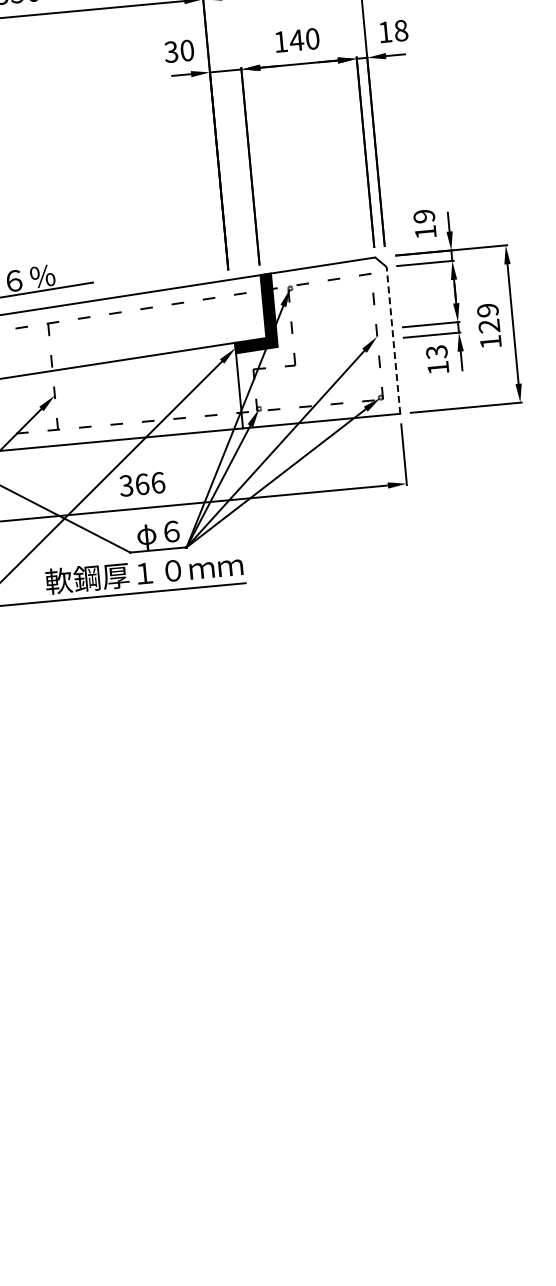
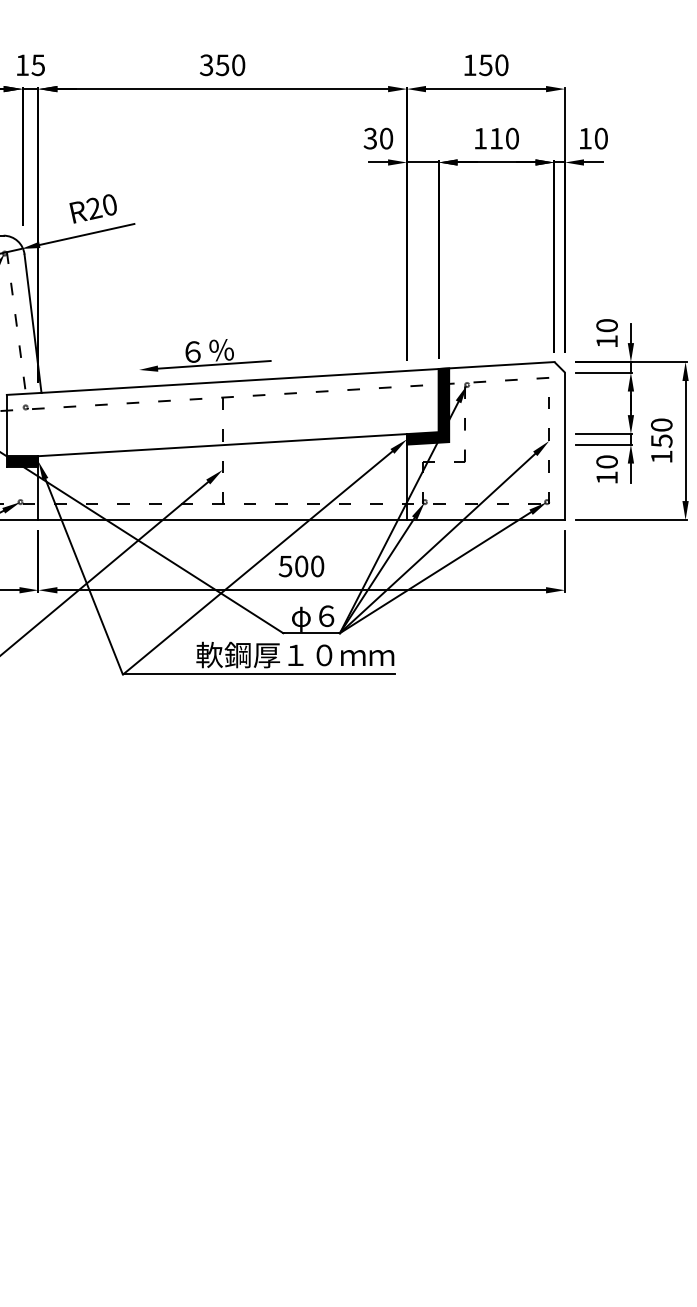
text: (400, 30) -> (600, 138), 18 -> 10
text: (296, 40) -> (496, 138), 140 -> 110
text: (423, 216) -> (606, 325), 19 -> 10
text: (488, 317) -> (661, 432), 129 -> 150
line: (394, 340) -> (565, 446), dashed -> solid
text: (436, 351) -> (606, 461), 13 -> 10
text: (142, 484) -> (301, 566), 366 -> 500

